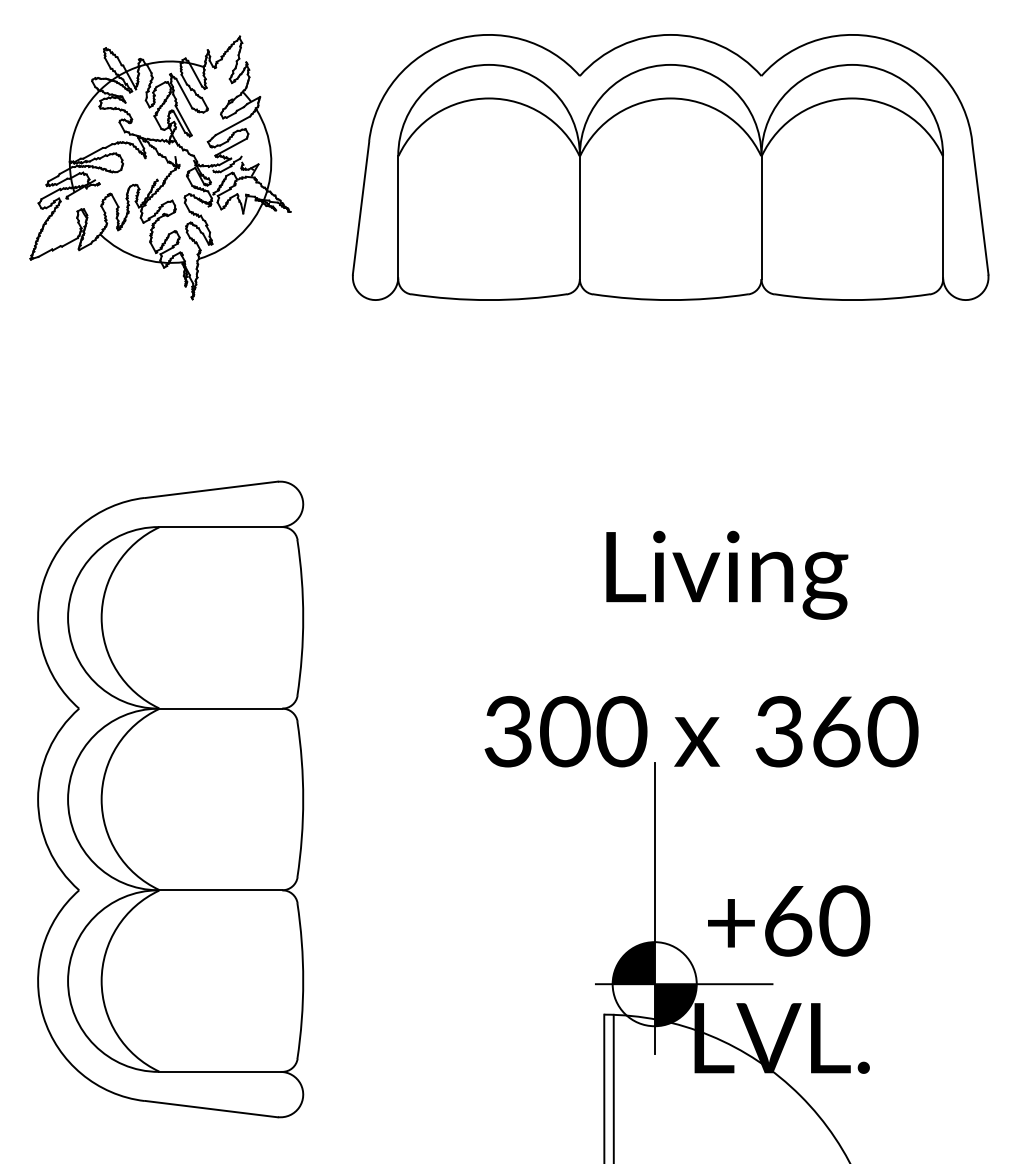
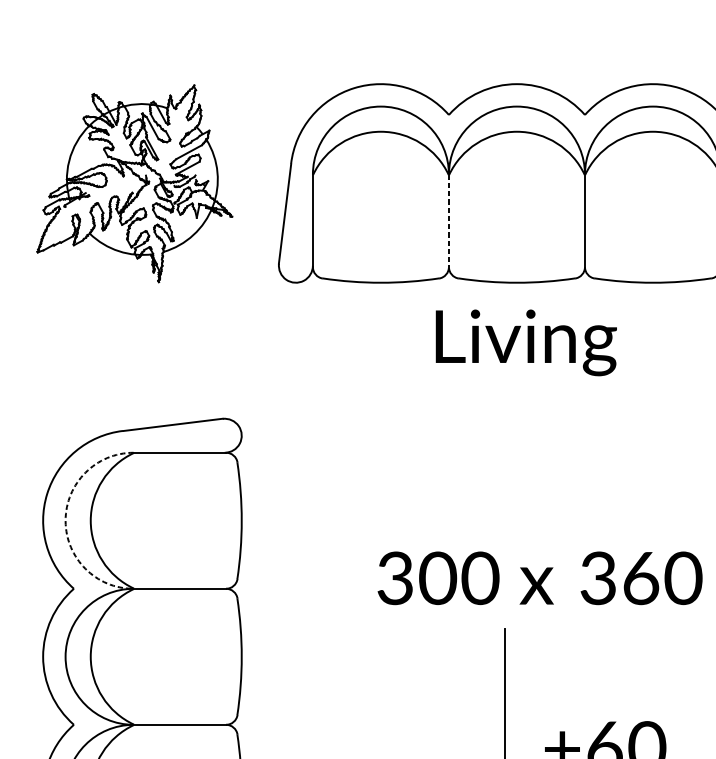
line: (579, 217) -> (448, 220), solid -> dashed
text: (727, 574) -> (526, 342), moved
arc: (68, 617) -> (65, 520), solid -> dashed
text: (701, 731) -> (540, 578), moved

